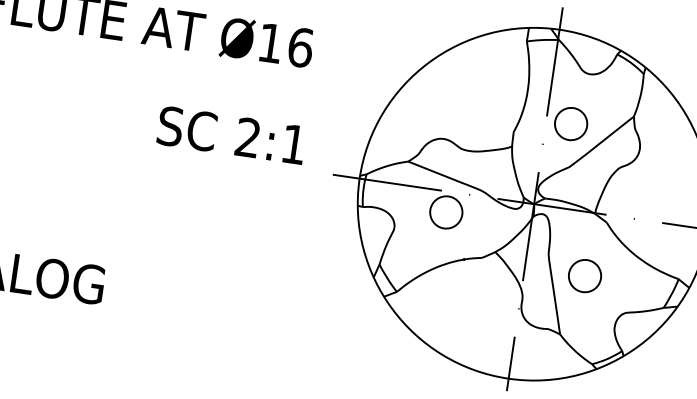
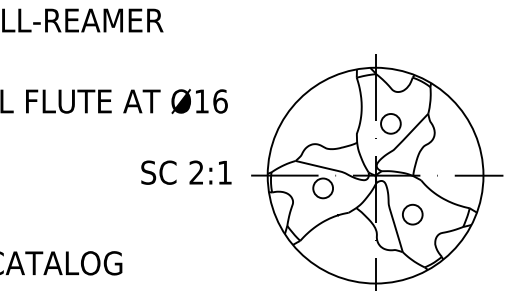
text: (231, 135) -> (186, 172), moved

